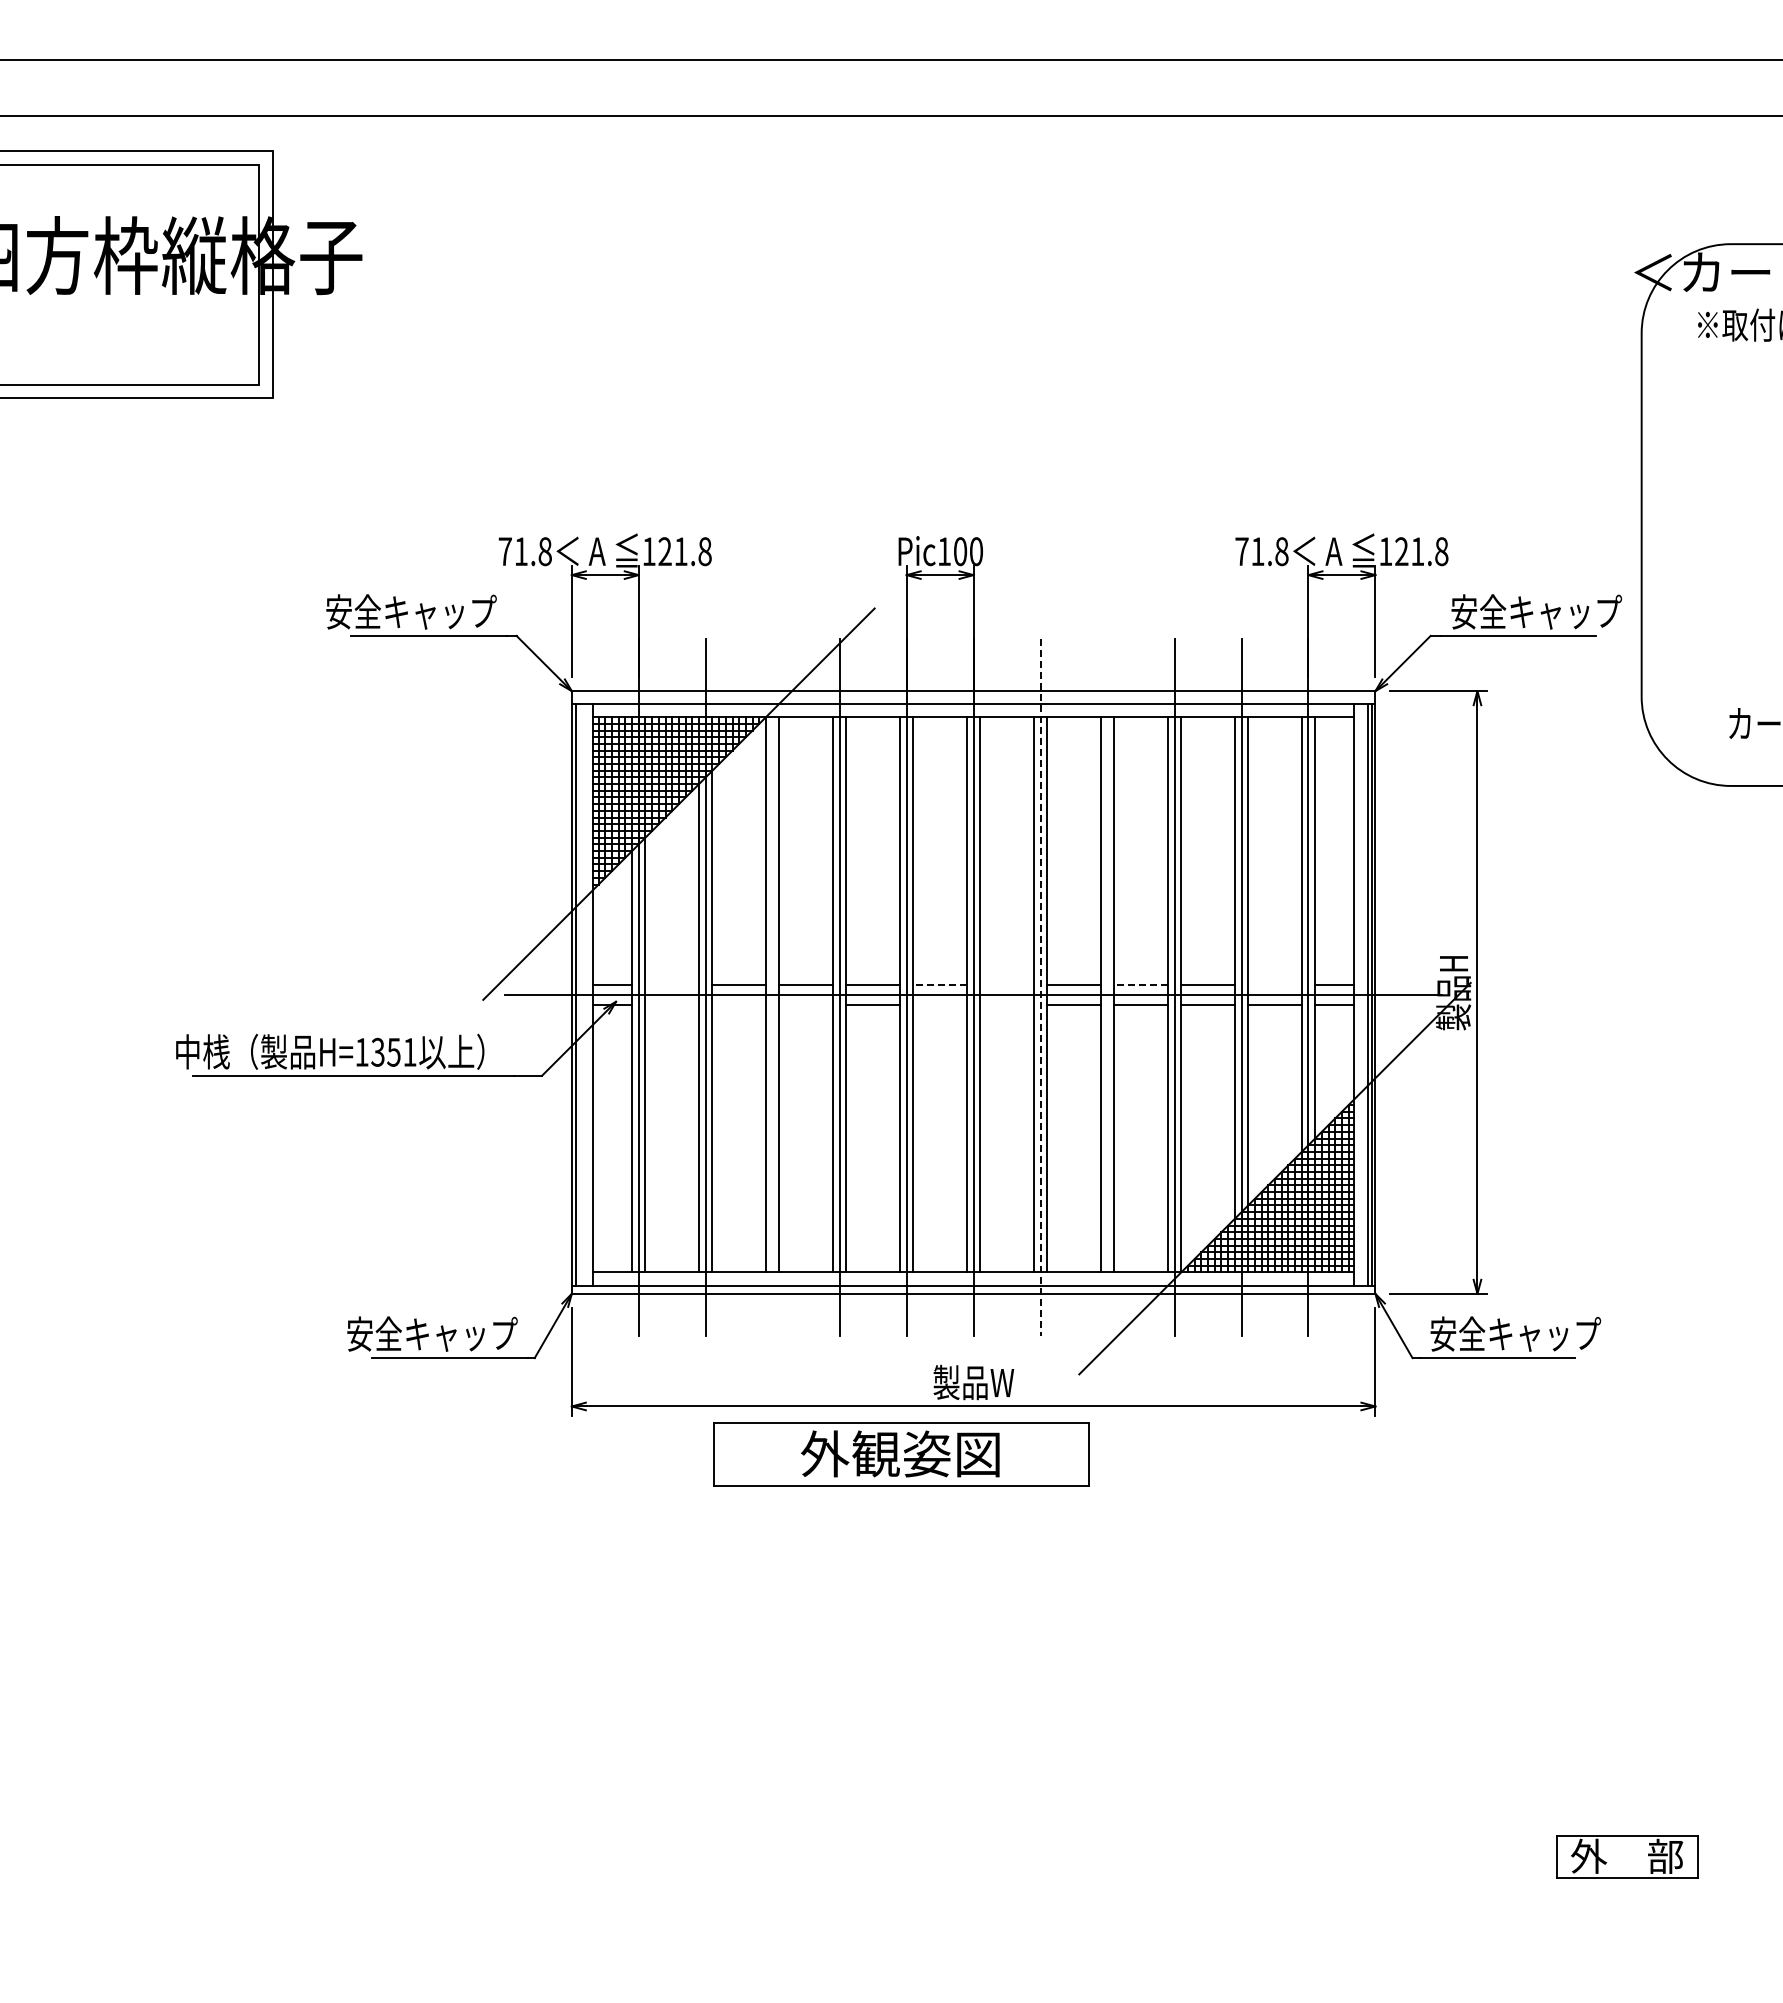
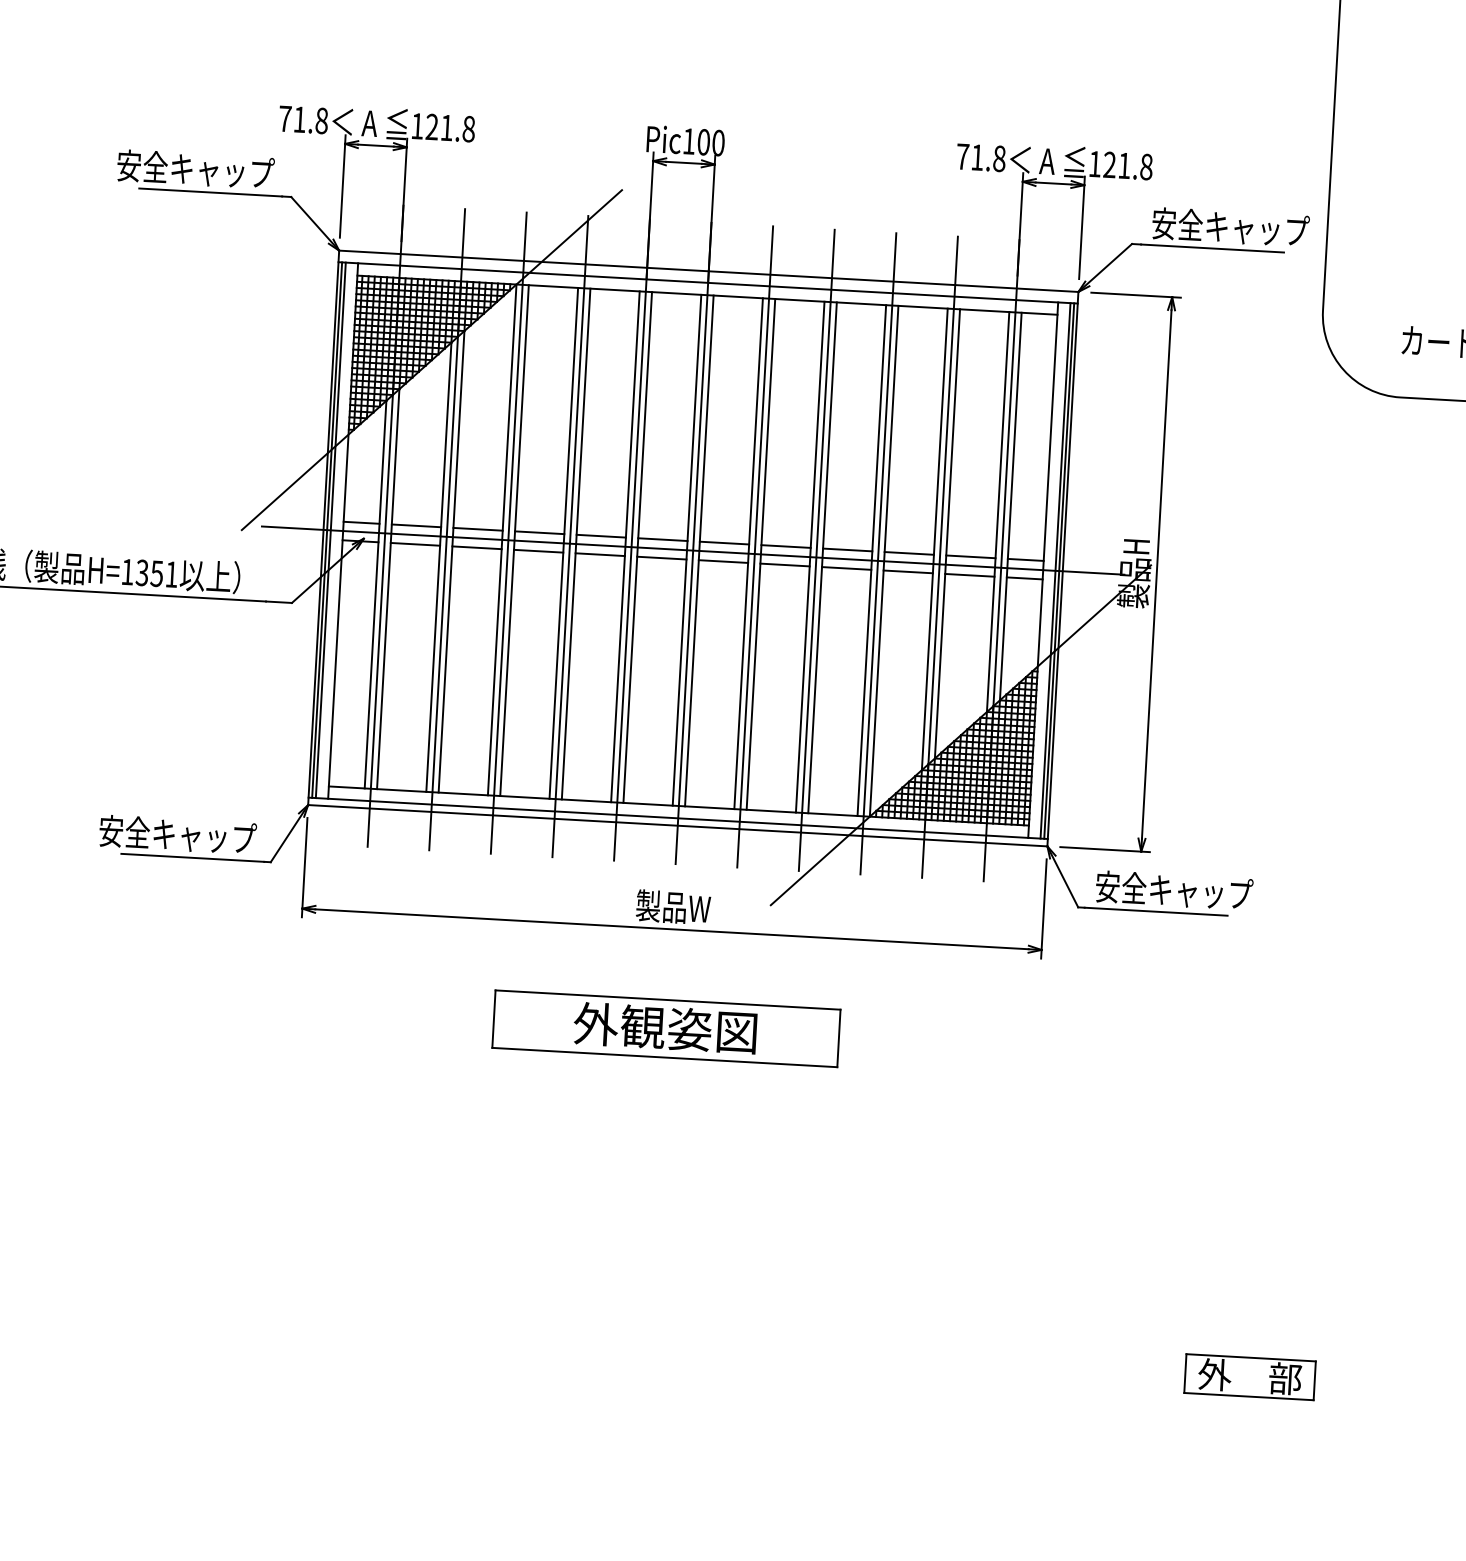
line: (672, 984) -> (416, 525), added
line: (940, 984) -> (663, 539), dashed -> solid
line: (1006, 984) -> (723, 542), added
line: (1141, 984) -> (848, 549), dashed -> solid
line: (1274, 984) -> (970, 556), added
line: (772, 986) -> (508, 532), added
line: (1107, 986) -> (816, 549), added
line: (1040, 987) -> (755, 547), dashed -> solid
line: (579, 994) -> (330, 530), added
line: (672, 1004) -> (415, 544), added
line: (739, 1004) -> (477, 547), added
line: (806, 1004) -> (538, 550), added
line: (939, 1004) -> (661, 557), added
line: (1006, 1004) -> (722, 561), added
part: (901, 1454) -> (666, 1028), moved

